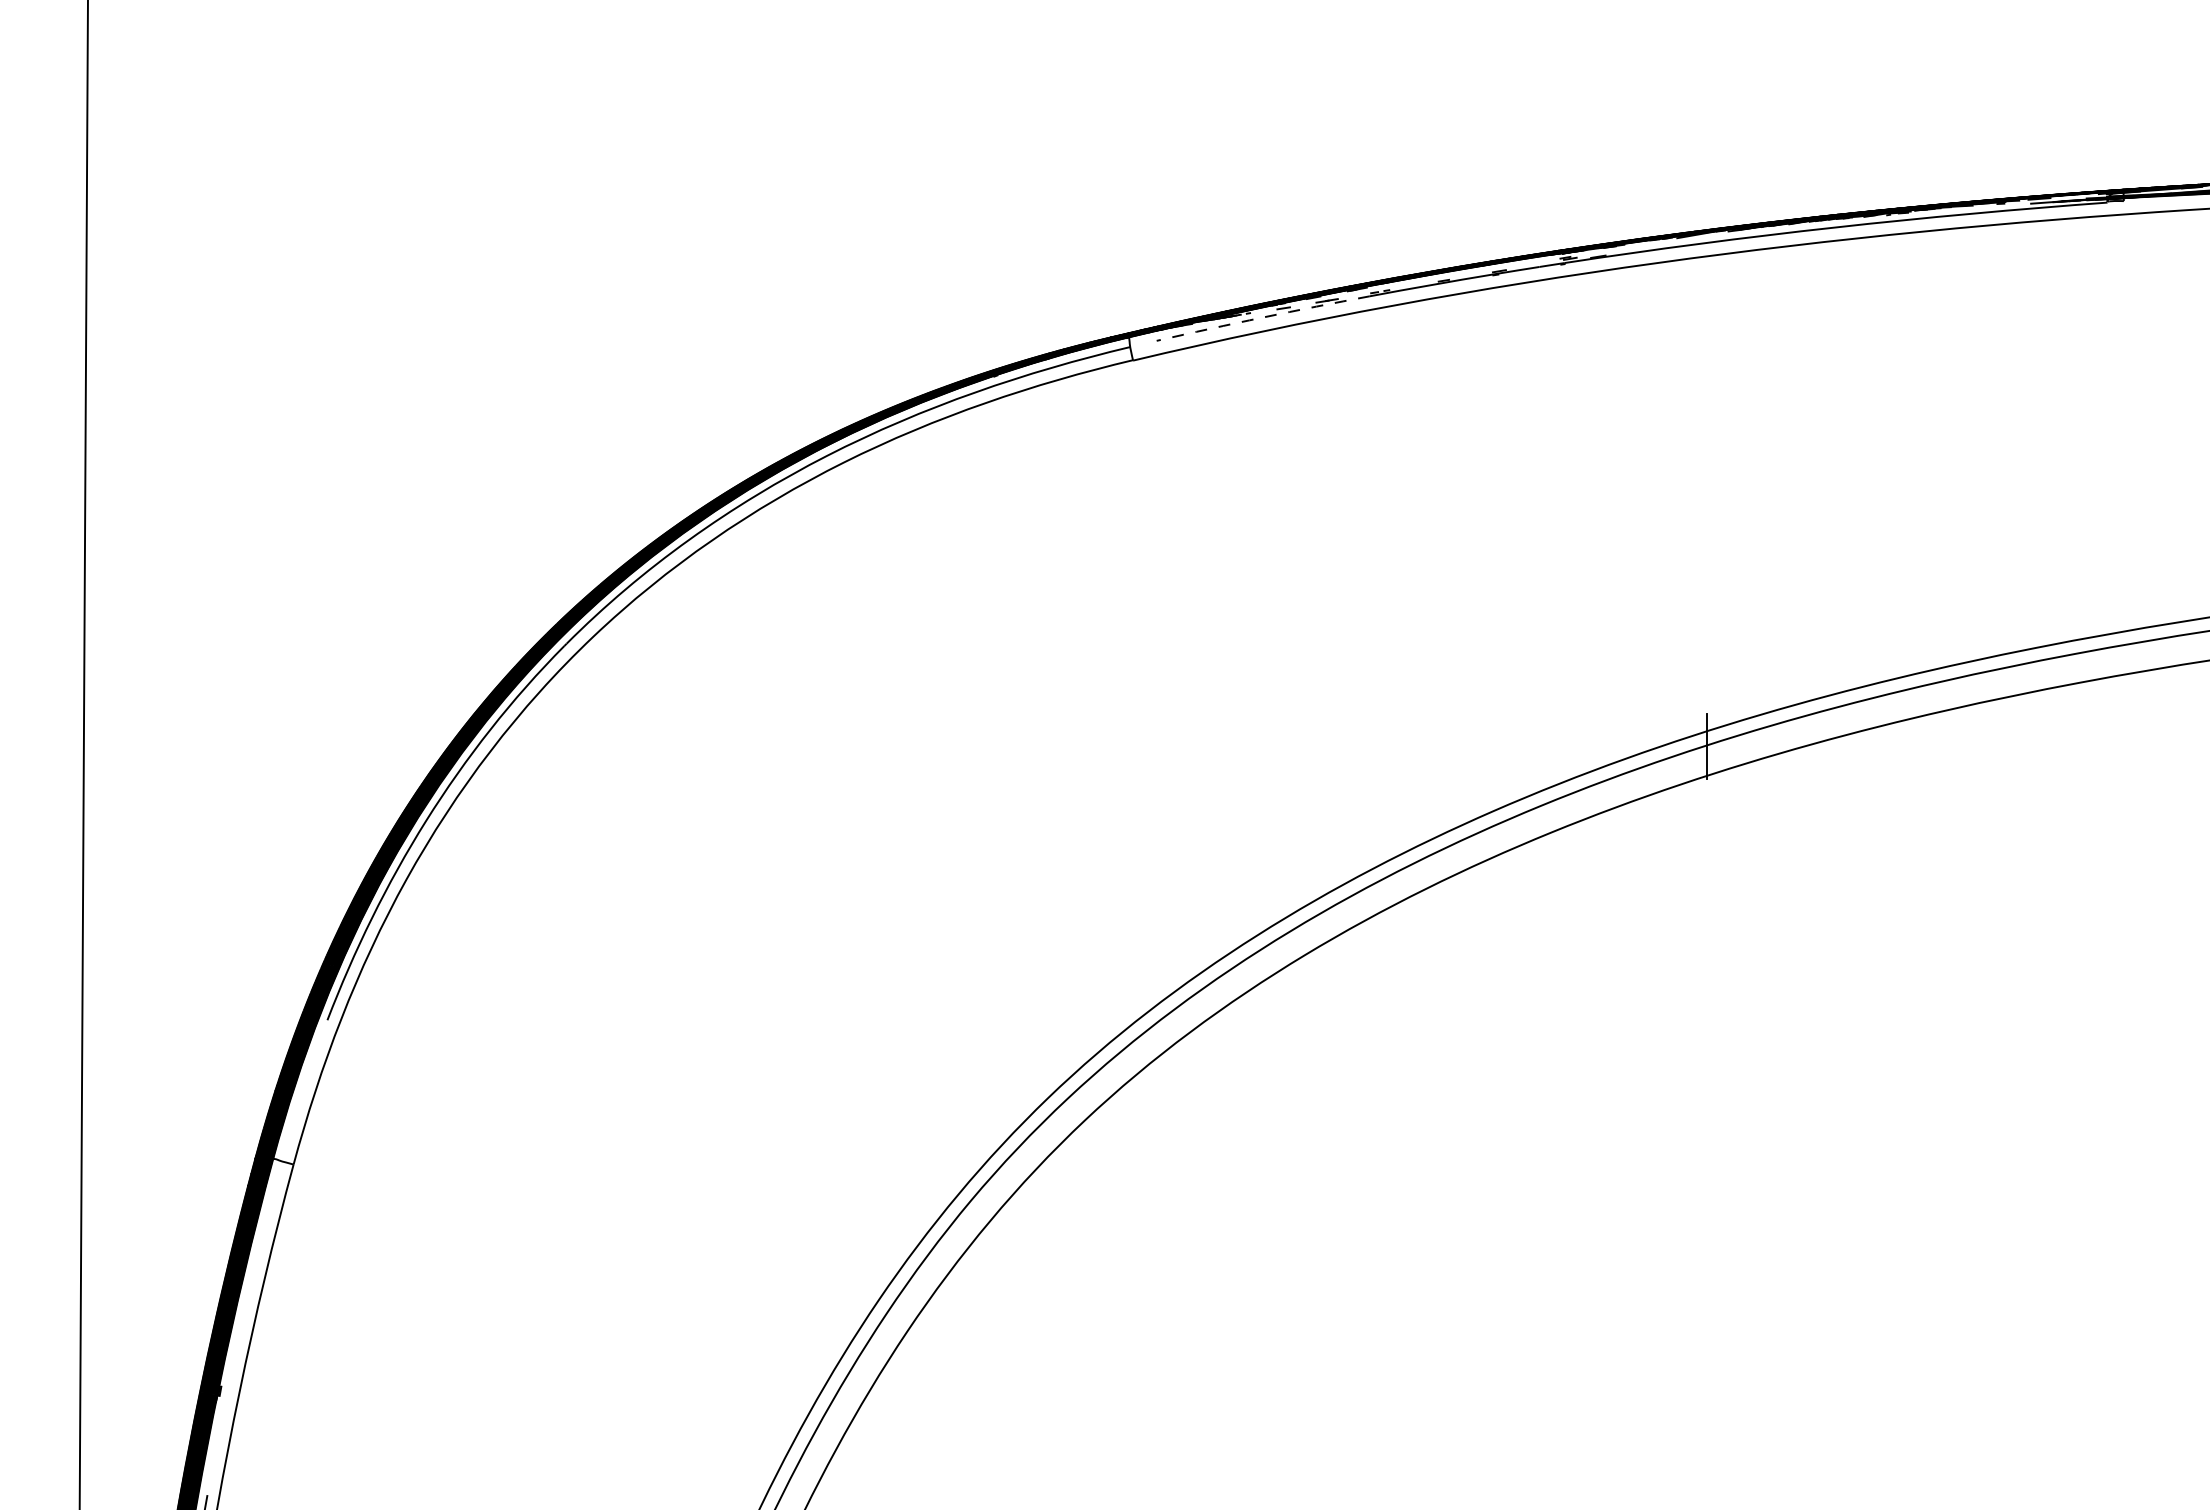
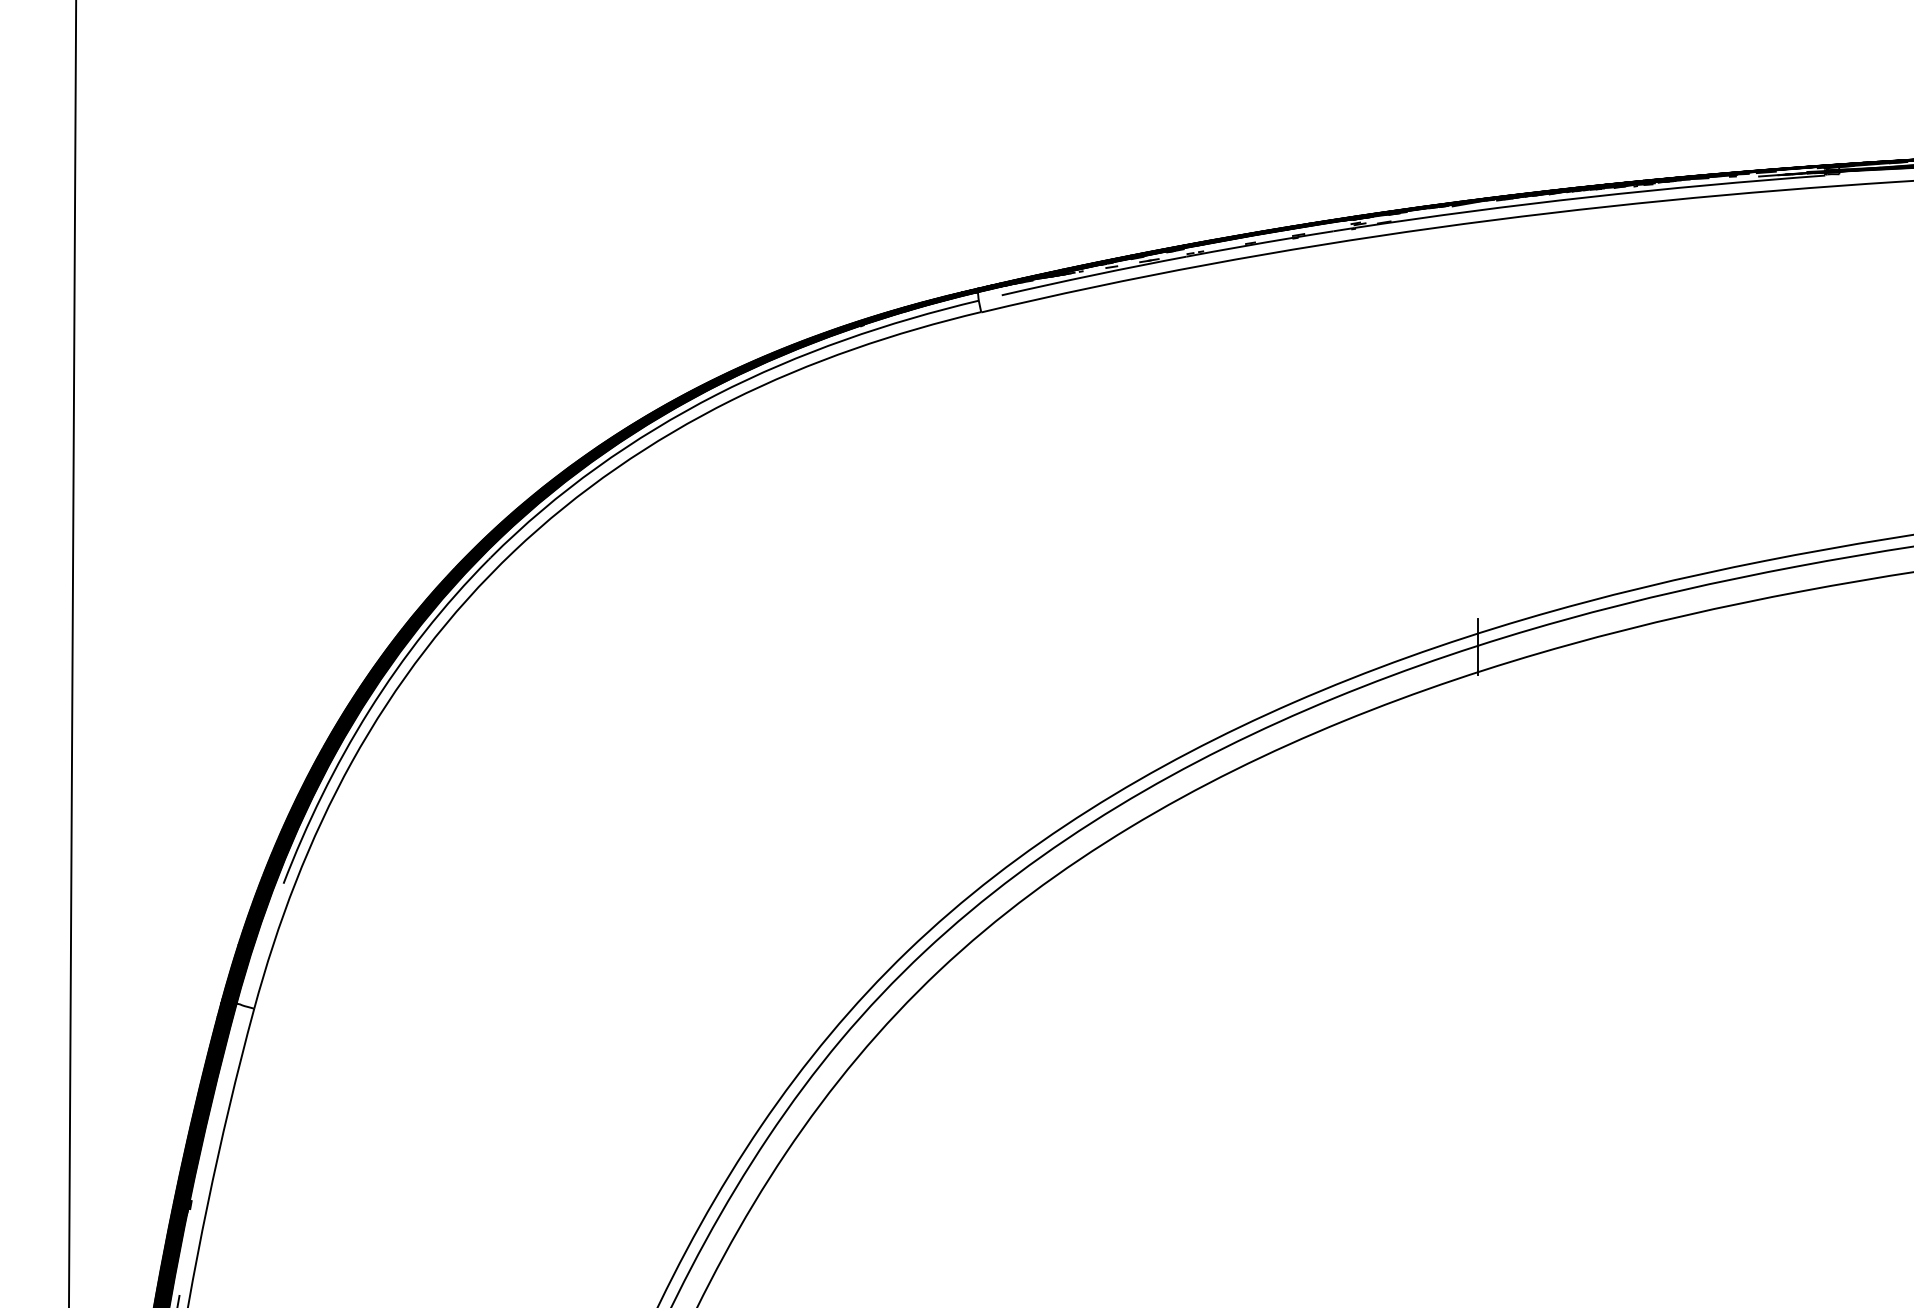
arc: (1263, 317) -> (1094, 275), dashed -> solid

